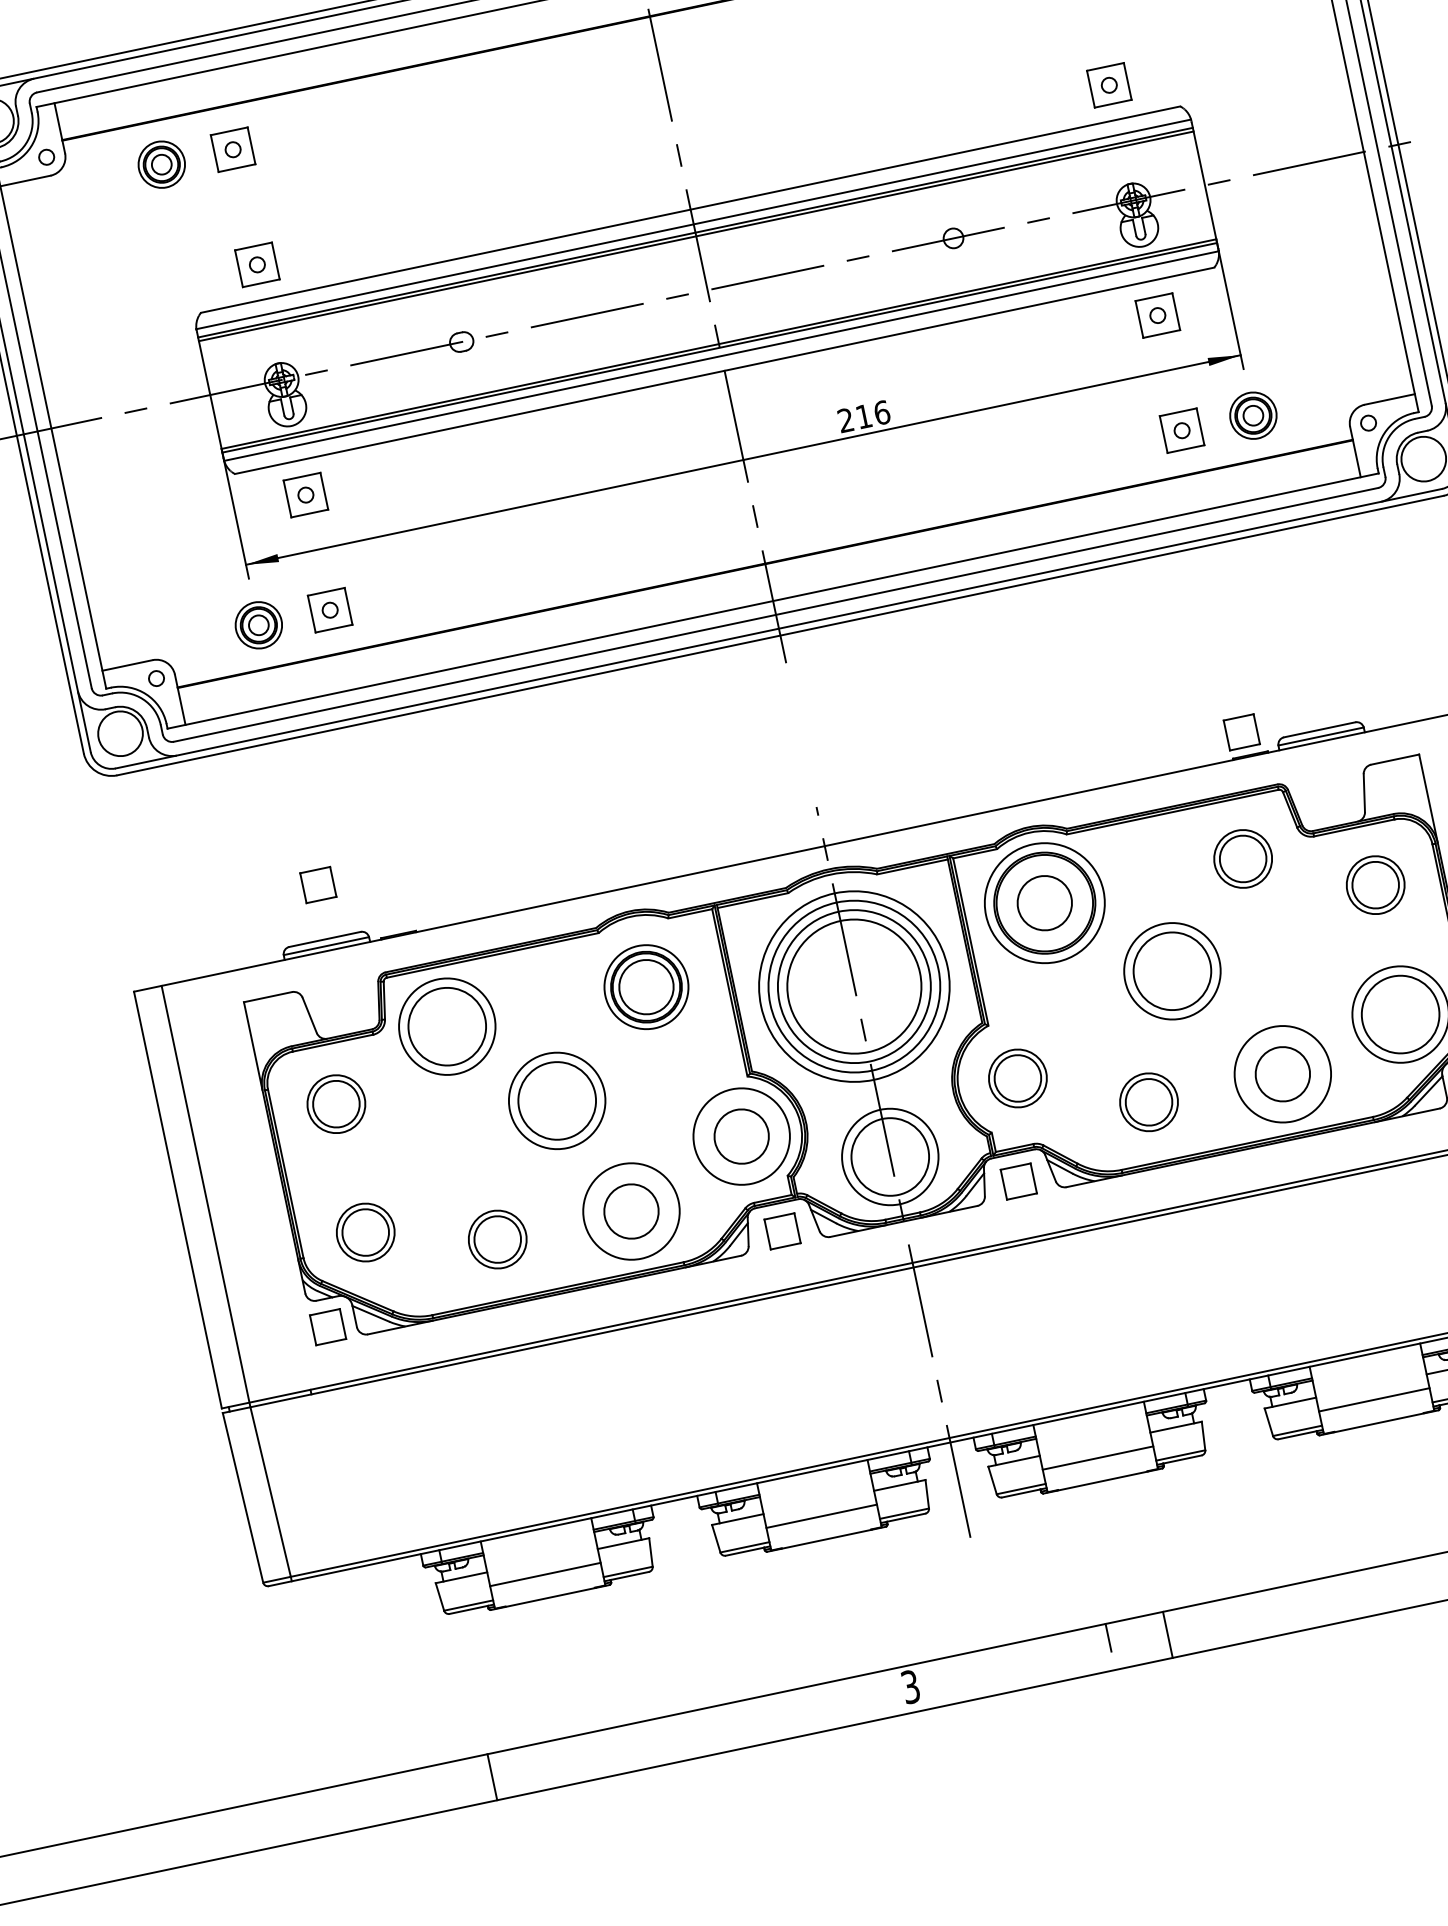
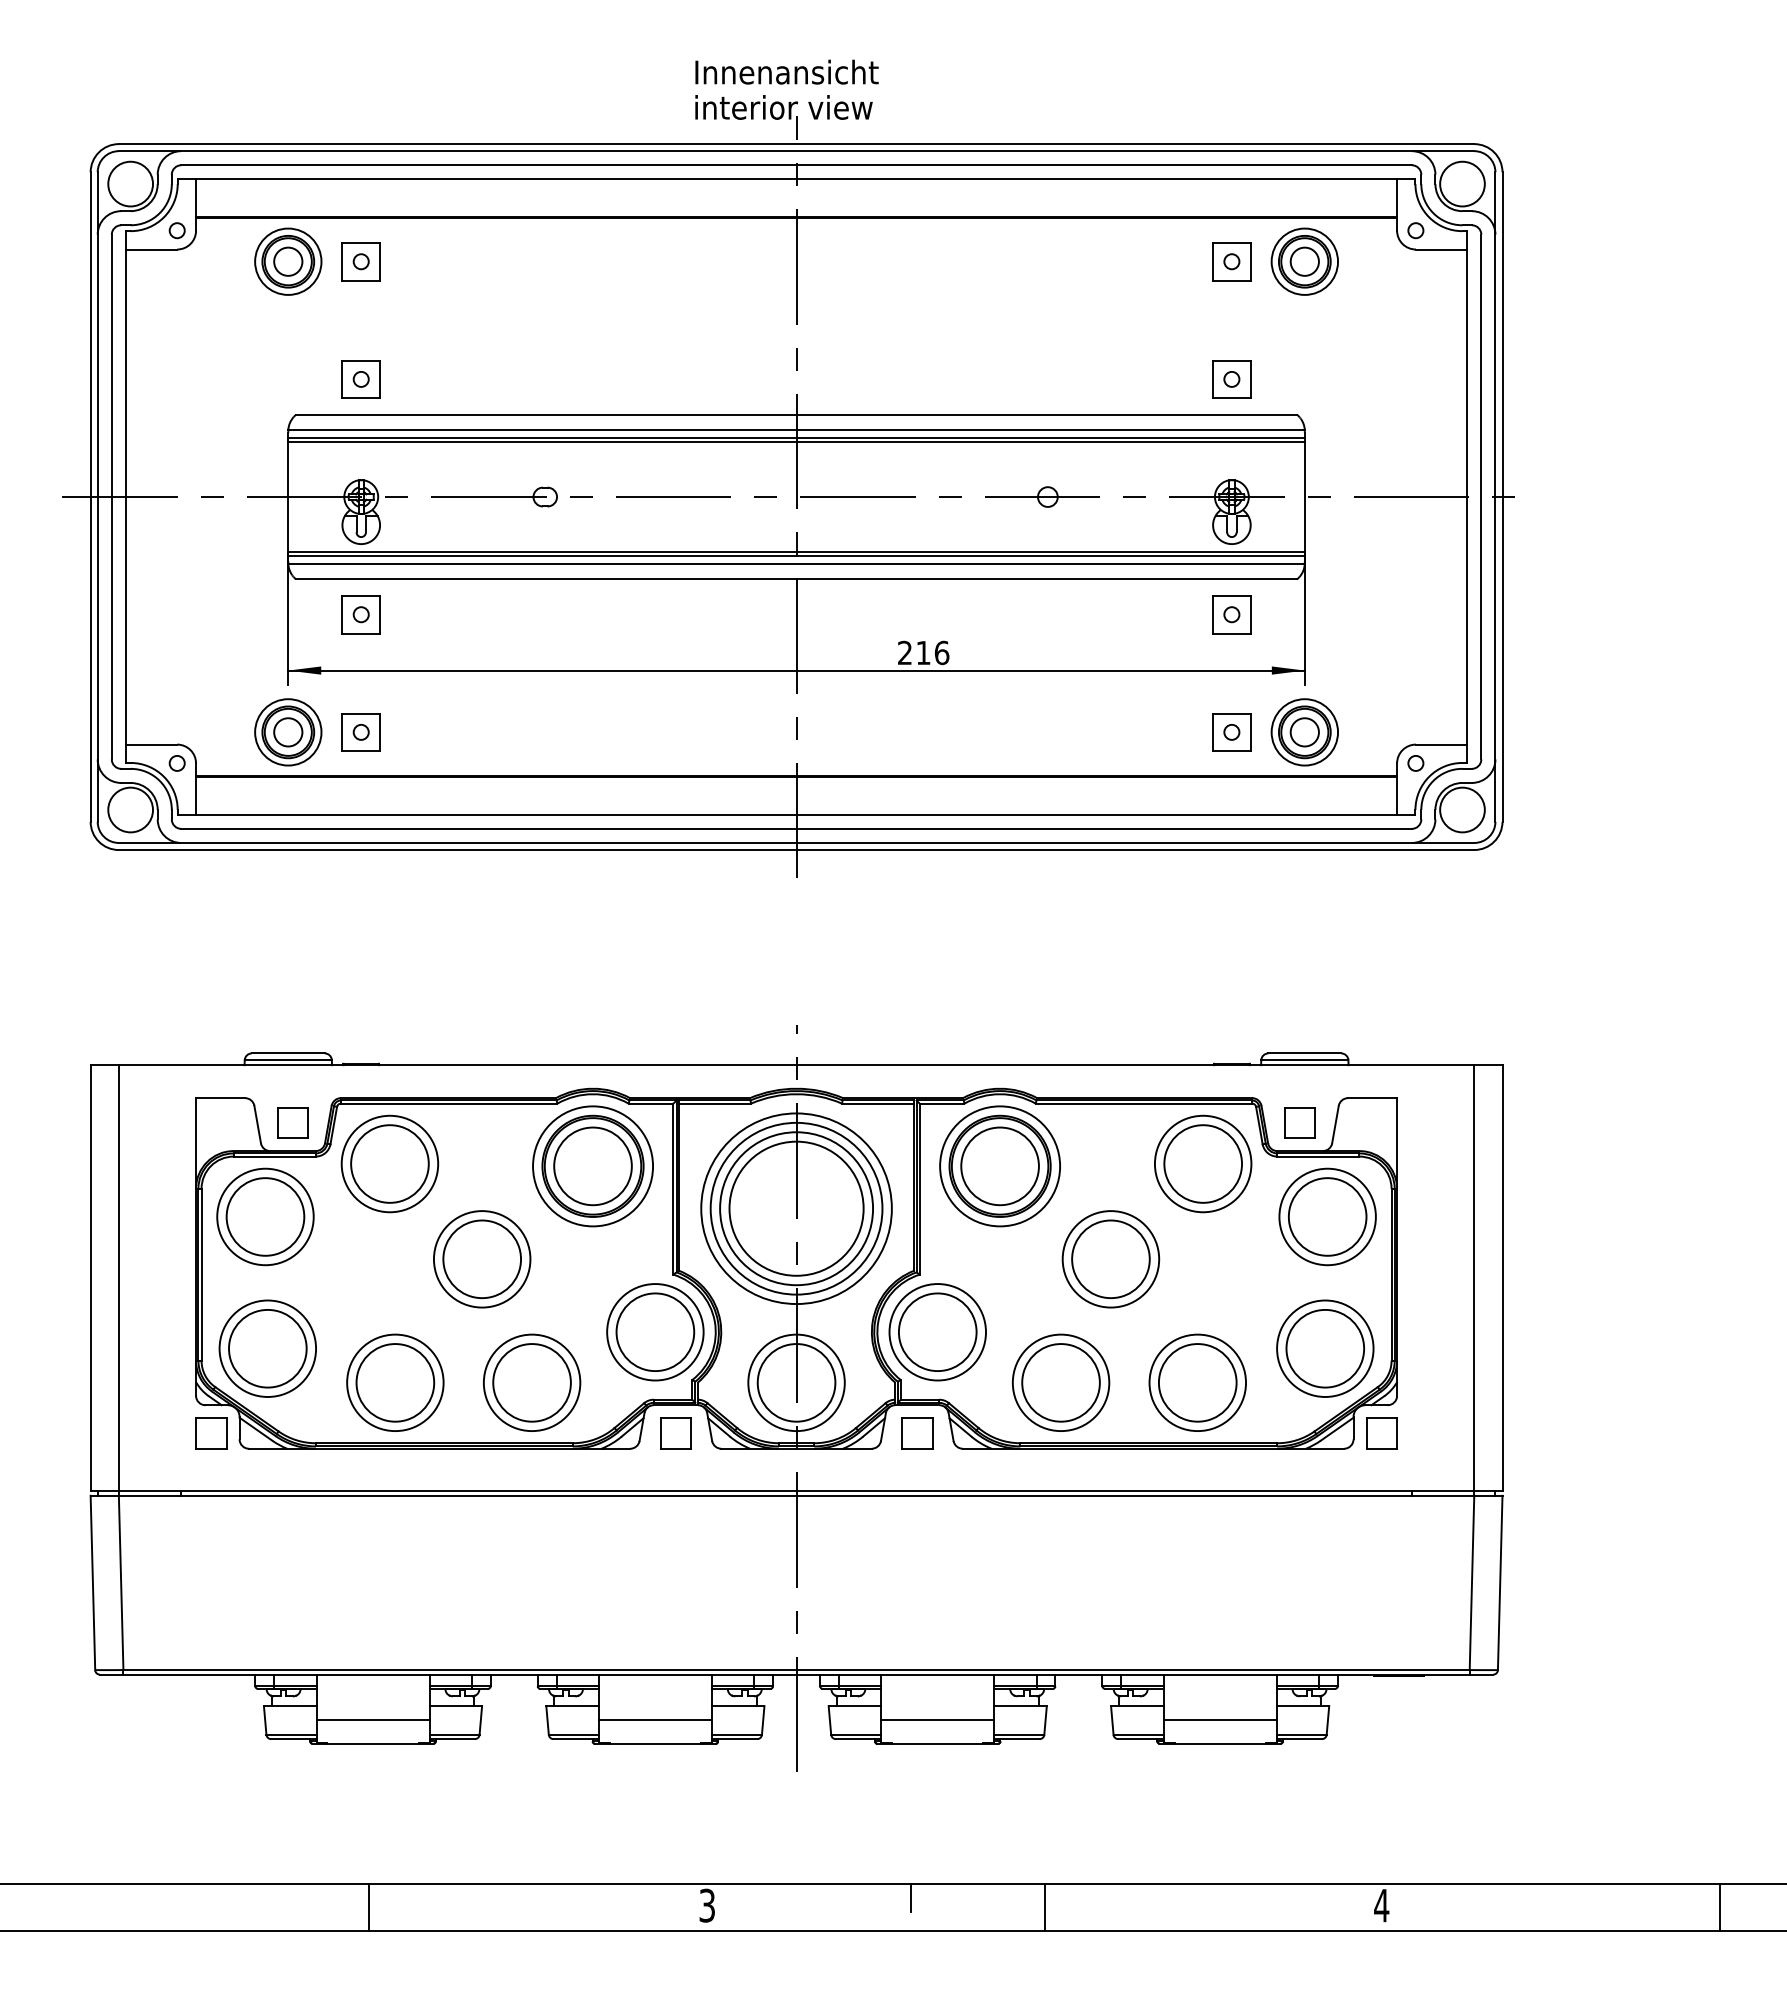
part: (161, 164) -> (288, 261), size x1.43
part: (1253, 415) -> (1304, 732), size x1.43
part: (259, 625) -> (288, 732), size x1.43
part: (1241, 732) -> (1299, 1122), moved
part: (1243, 858) -> (1203, 1163), size x1.67
part: (317, 884) -> (292, 1122), moved
part: (1375, 884) -> (1327, 1216), size x1.67
circle: (1044, 903) -> (999, 1166), size x1.43
part: (645, 987) -> (592, 1166), size x1.43
circle: (1282, 1073) -> (1197, 1382), size x1.43
part: (1017, 1078) -> (937, 1332), size x1.67
part: (1148, 1102) -> (1060, 1382), size x1.67
part: (336, 1103) -> (265, 1216), size x1.67
circle: (741, 1136) -> (655, 1332), size x1.43
circle: (630, 1211) -> (531, 1382), size x1.43
part: (365, 1232) -> (267, 1348), size x1.67
part: (497, 1239) -> (395, 1382), size x1.67
line: (1167, 1634) -> (1044, 1907), moved
line: (492, 1776) -> (369, 1907), moved

